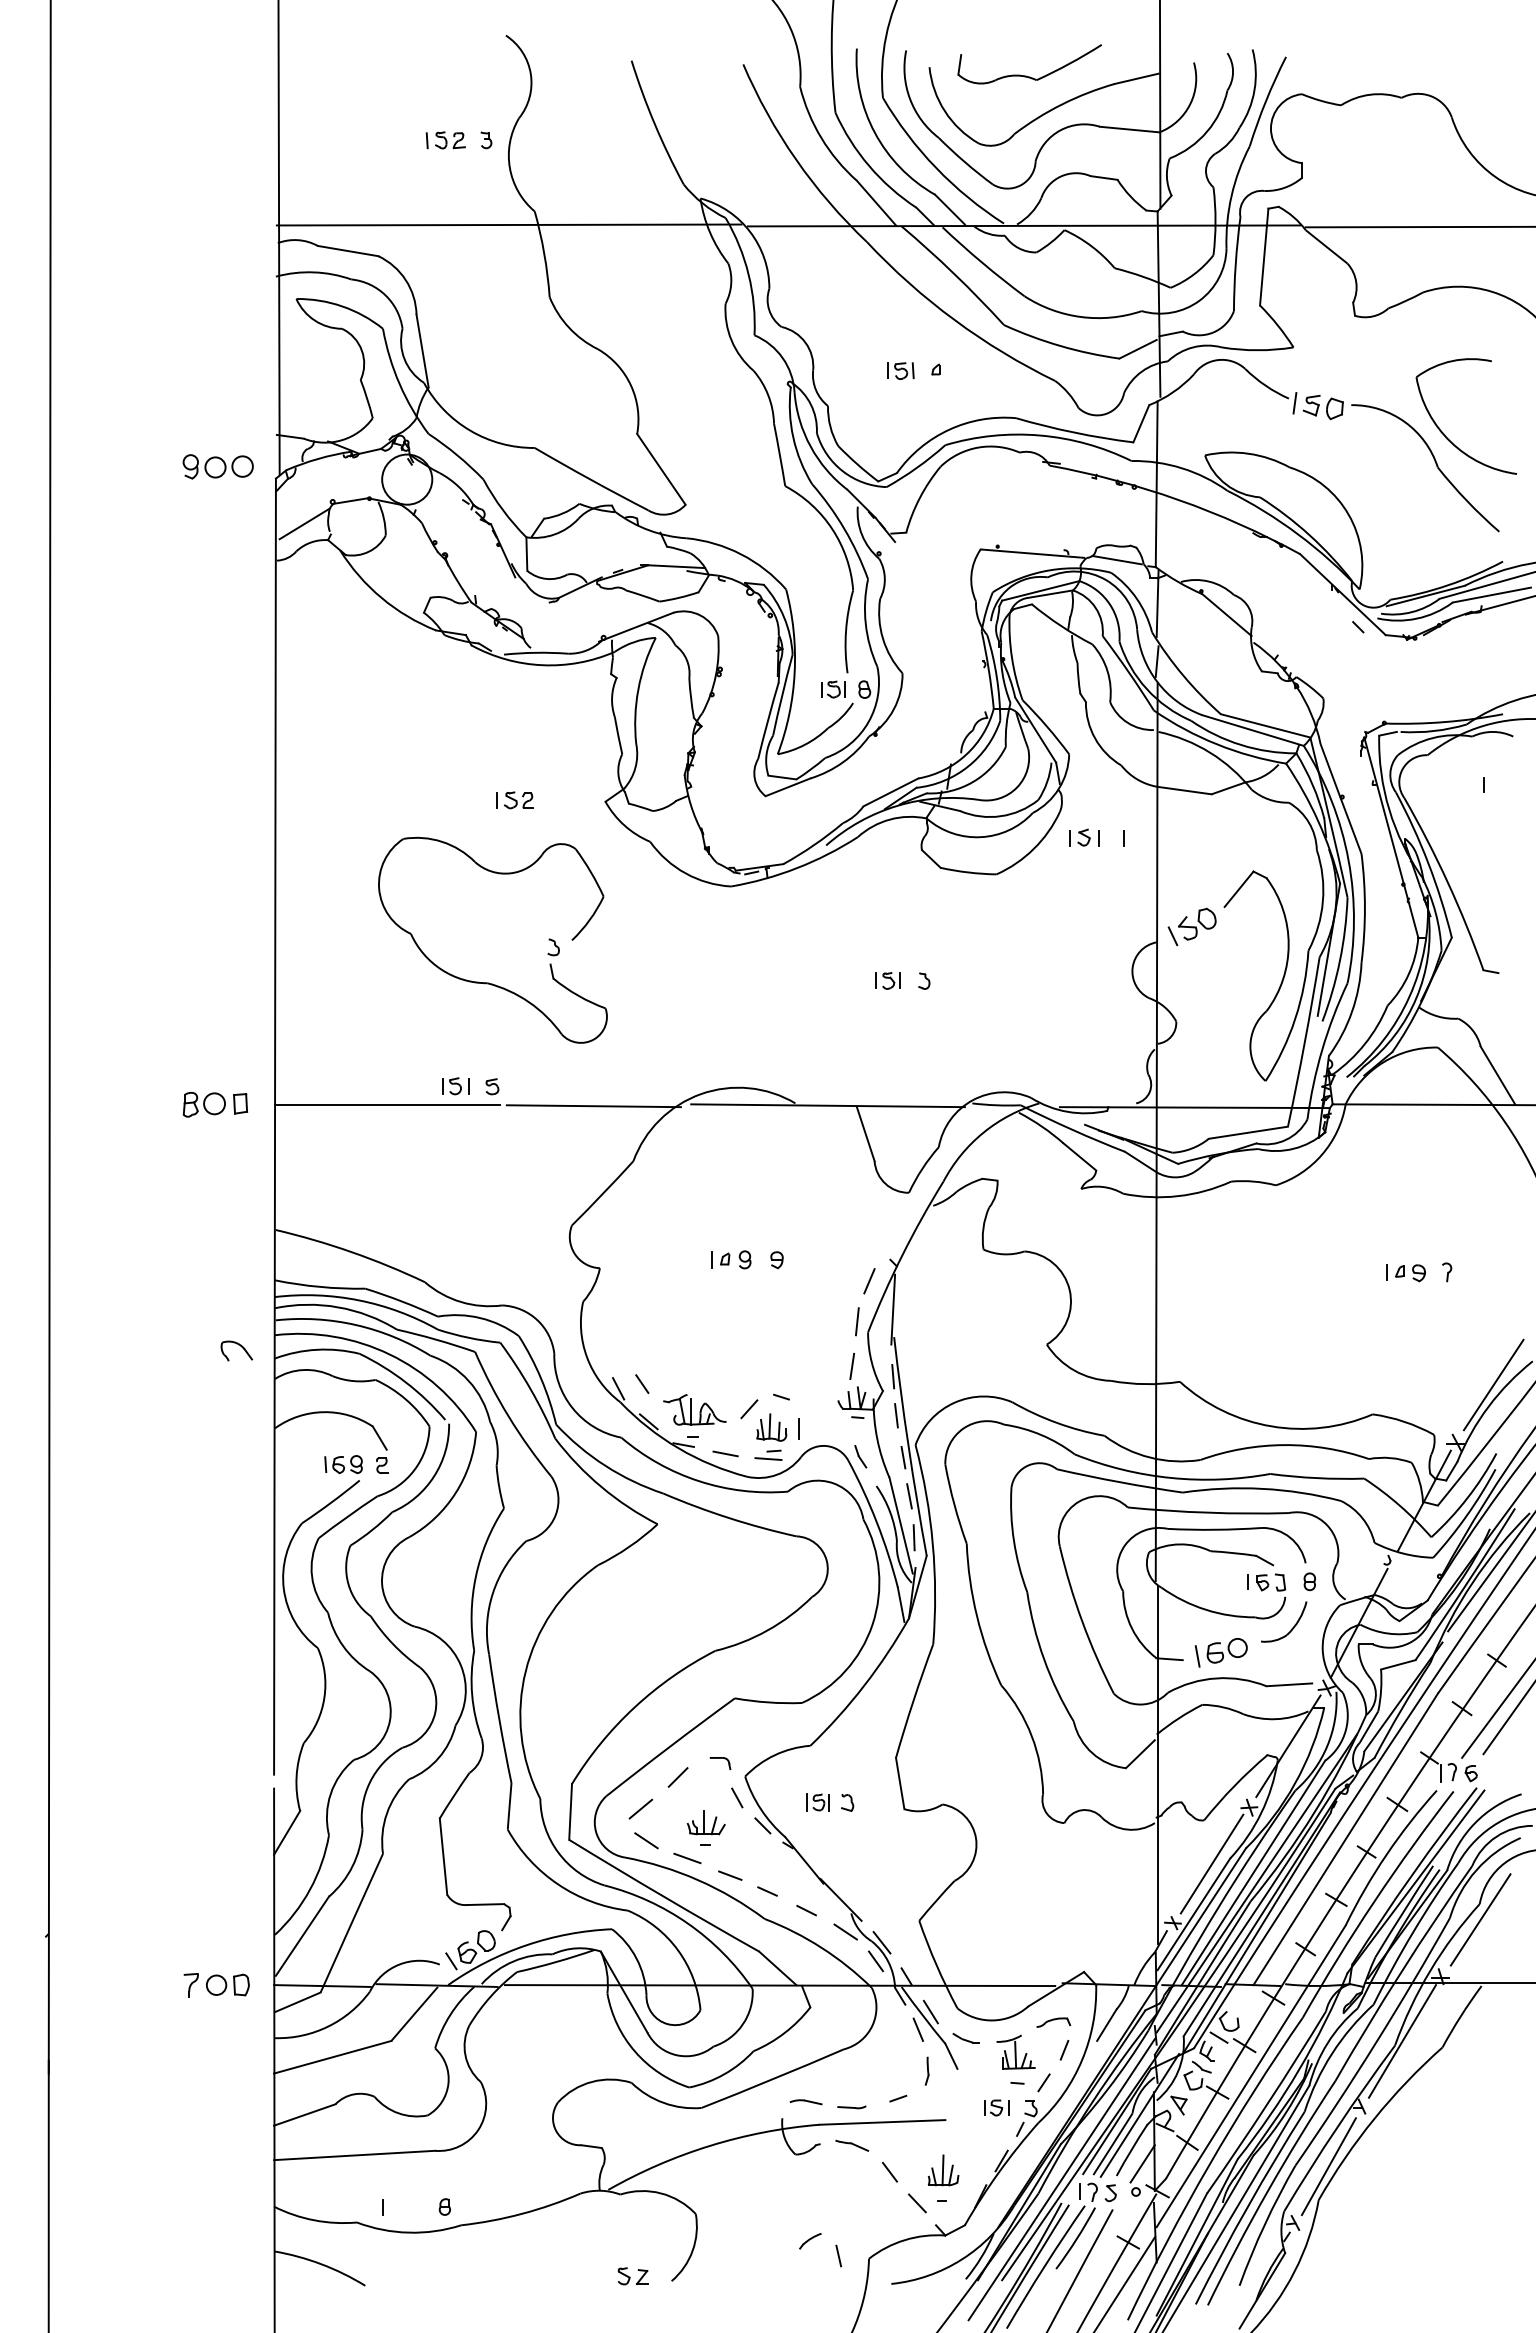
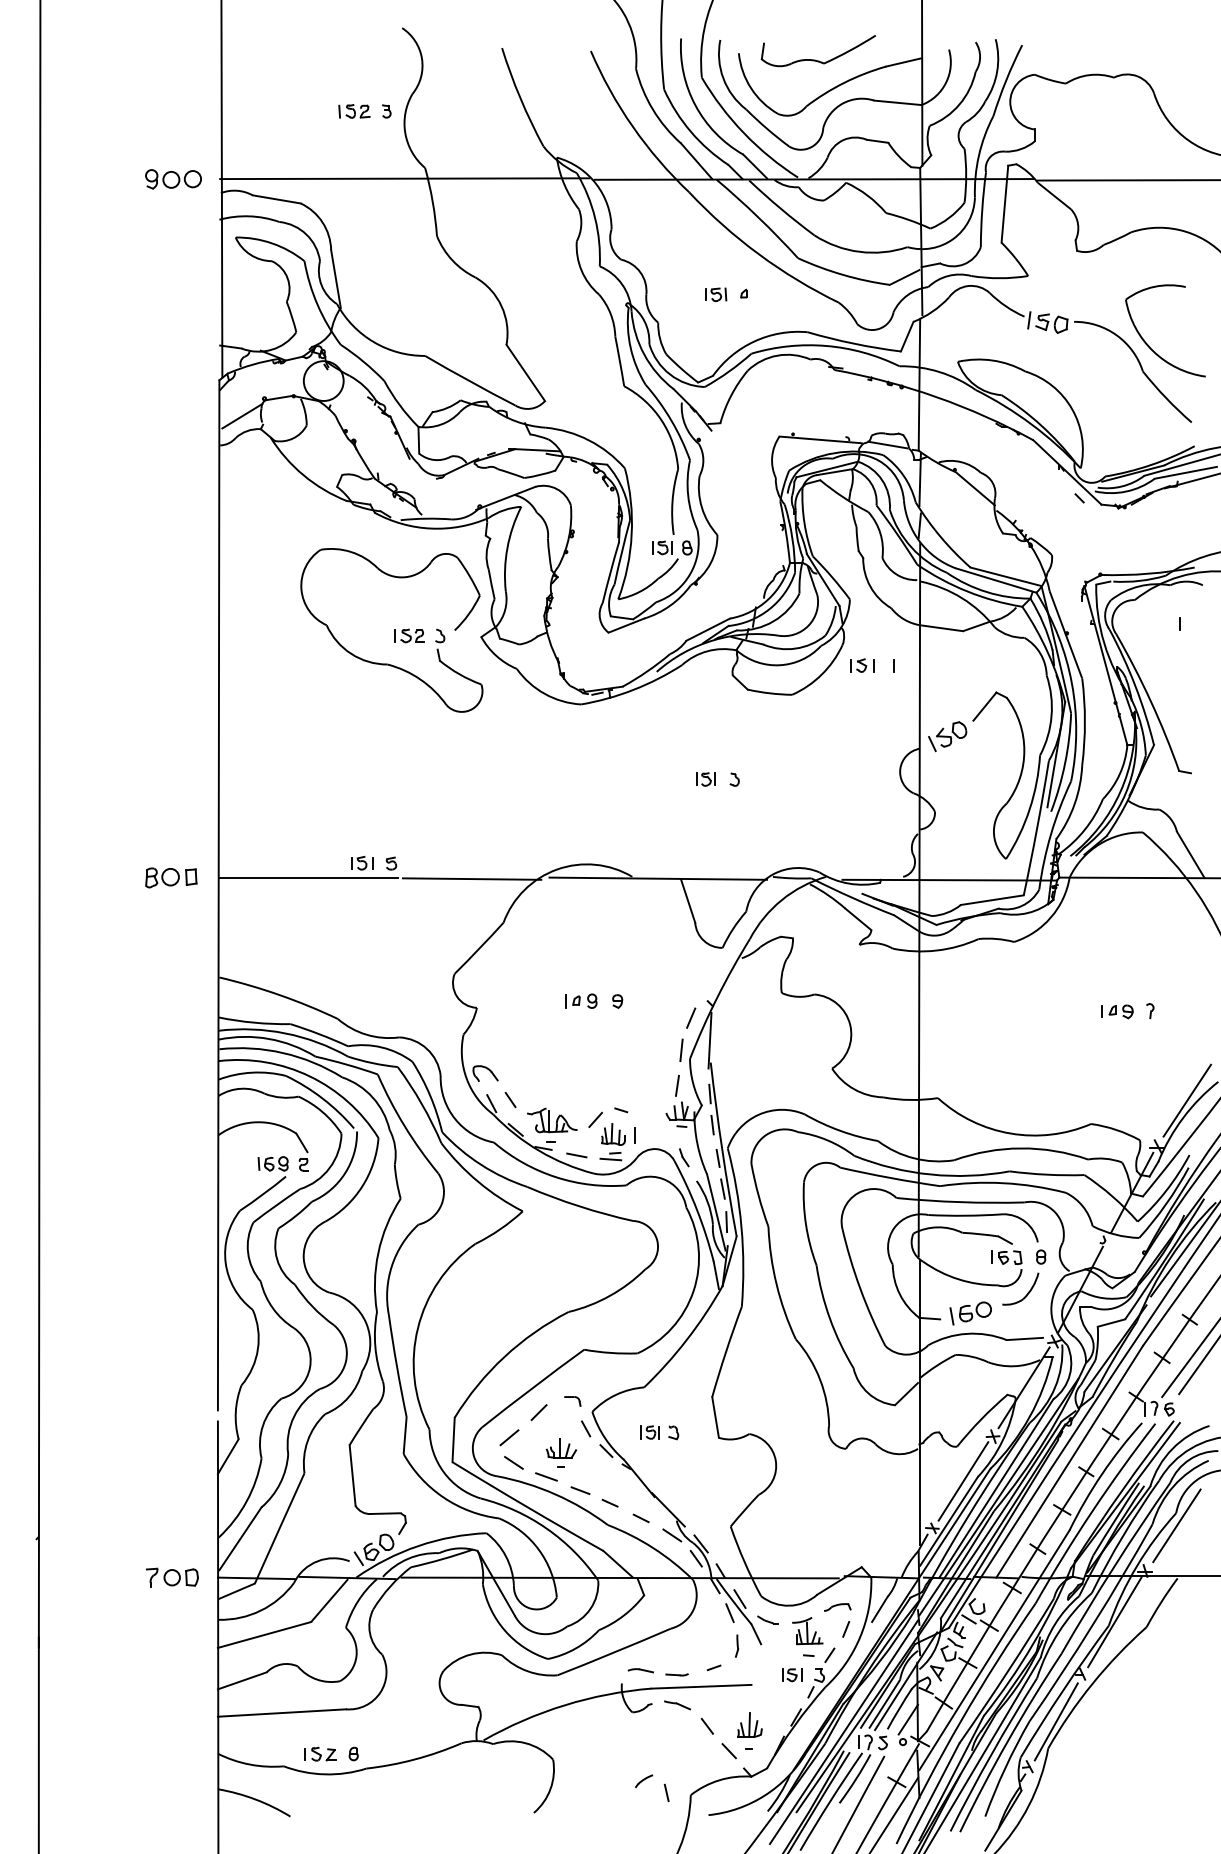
part: (217, 466) -> (172, 179), moved
part: (489, 982) -> (389, 663), moved
part: (236, 1350) -> (485, 1073), moved
part: (632, 2276) -> (323, 1754), moved

